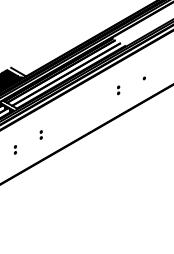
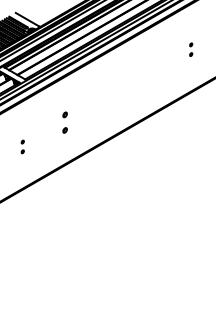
part: (40, 134) -> (63, 121), size x1.6

